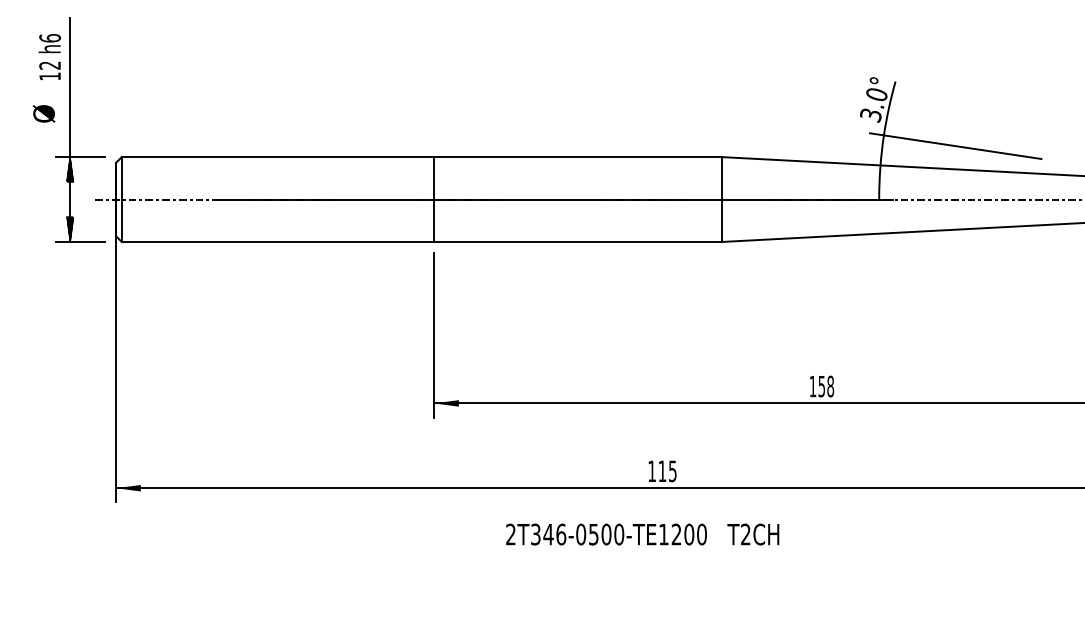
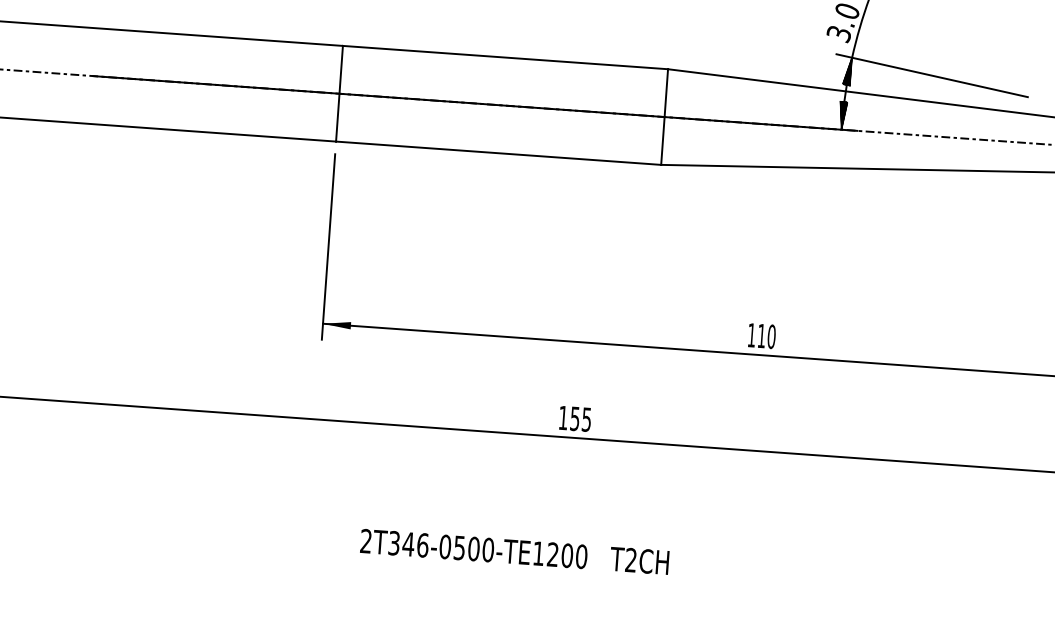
hatch: (880, 147) -> (847, 71), added
hatch: (879, 186) -> (842, 115), added
text: (826, 386) -> (766, 336), 158 -> 110
text: (662, 471) -> (575, 419), 115 -> 155
text: (642, 534) -> (514, 551), moved

